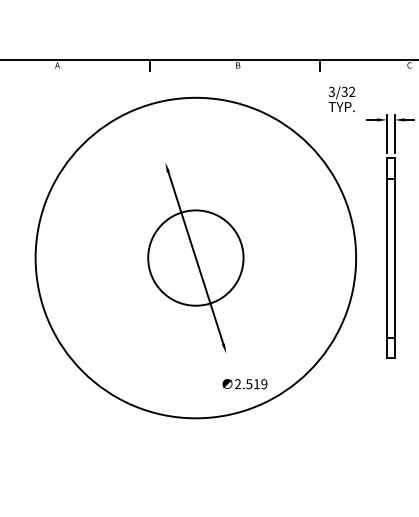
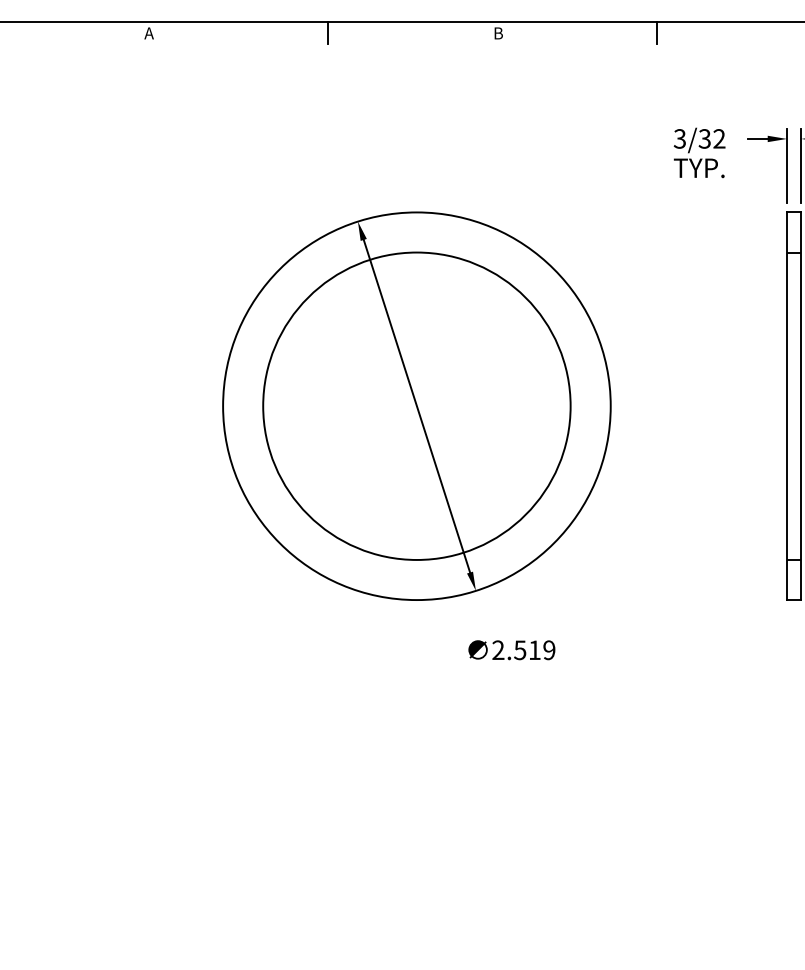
text: (341, 98) -> (698, 151), moved
circle: (195, 257) -> (416, 405), size x0.62
circle: (195, 257) -> (416, 405), size x1.67

